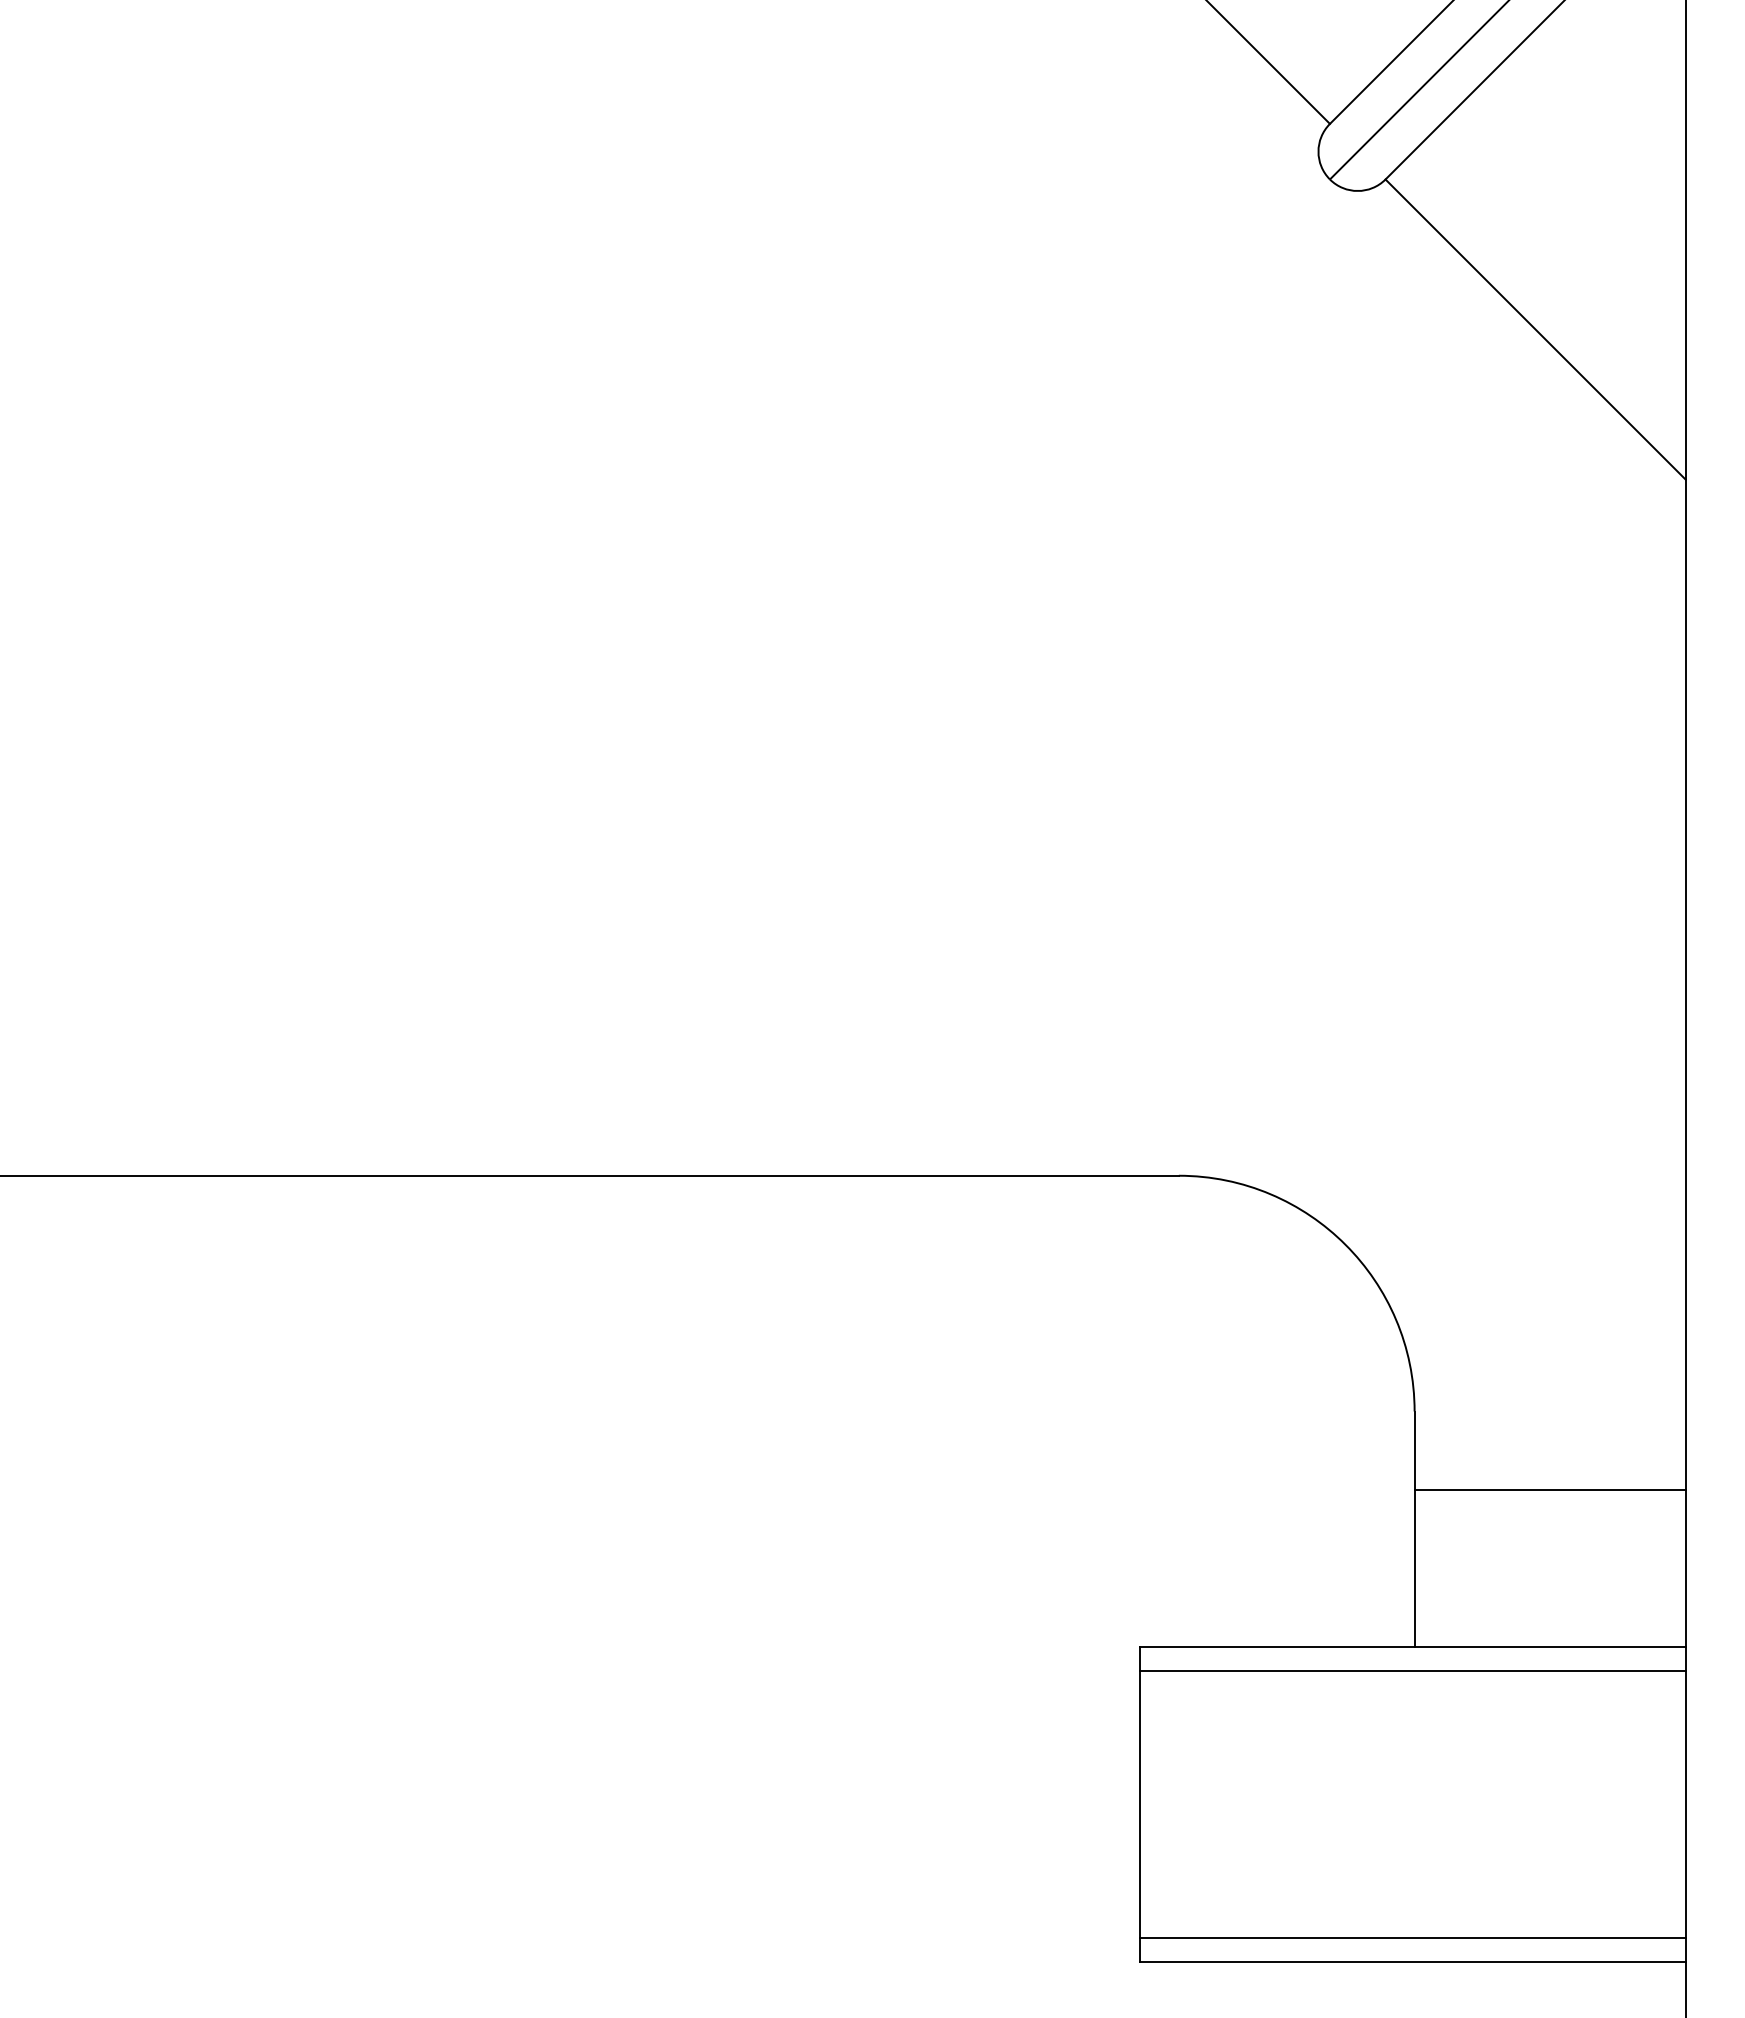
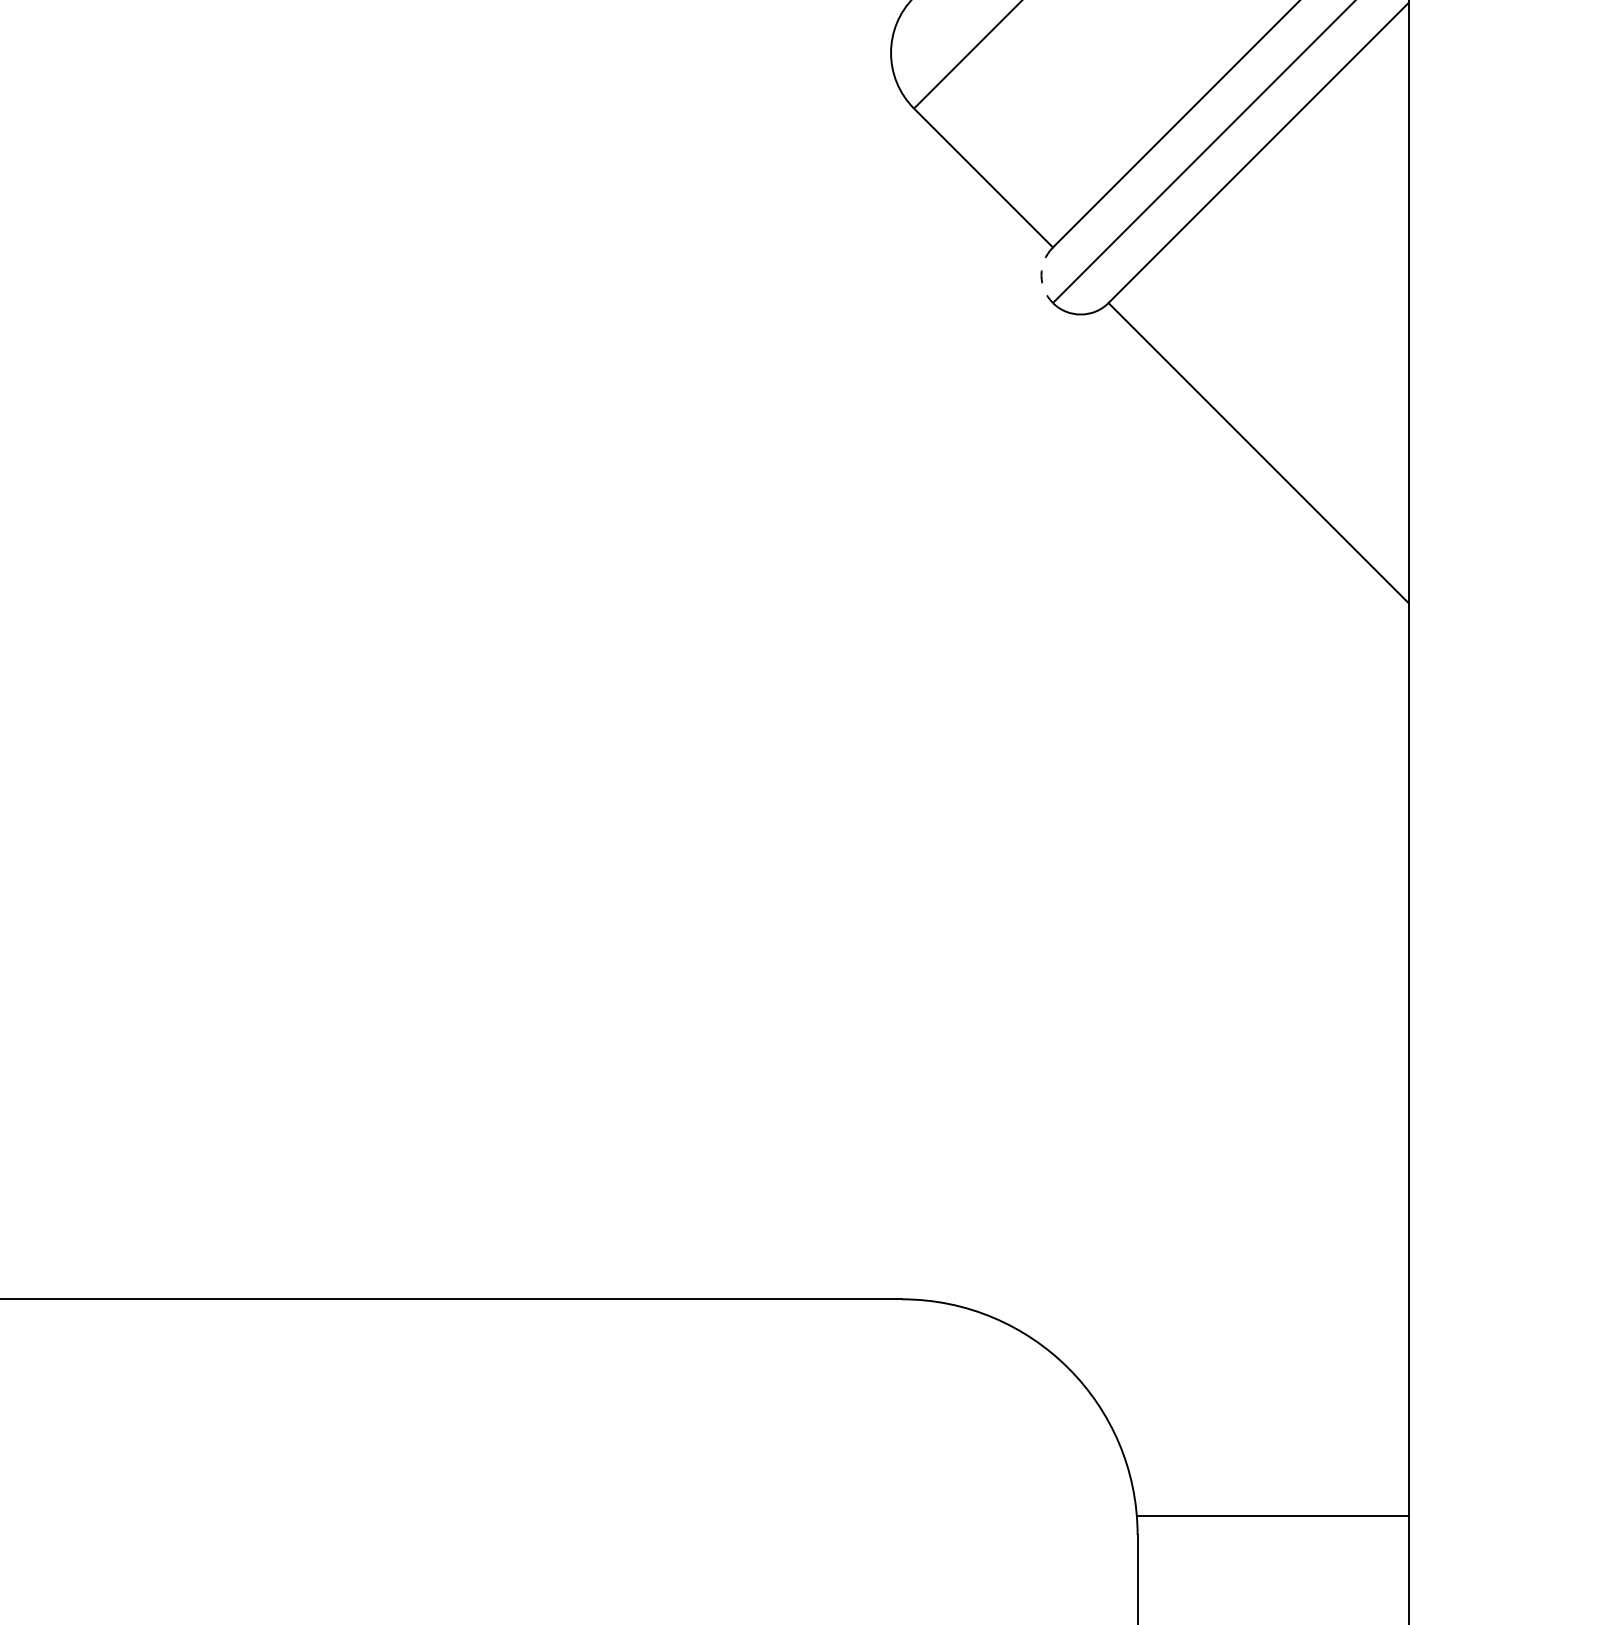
arc: (1318, 151) -> (1041, 275), solid -> dashed
line: (1549, 1490) -> (1272, 1516), moved

